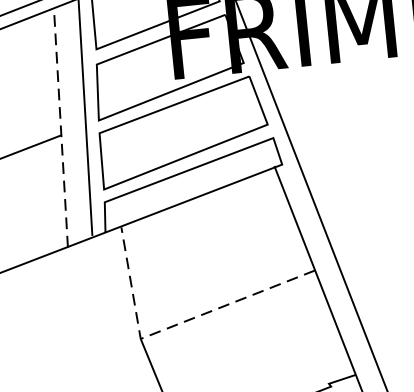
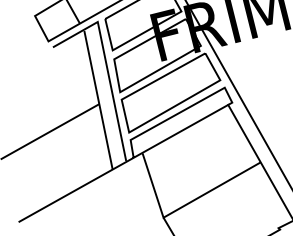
line: (60, 129) -> (98, 100), dashed -> solid
line: (172, 326) -> (181, 207), dashed -> solid

